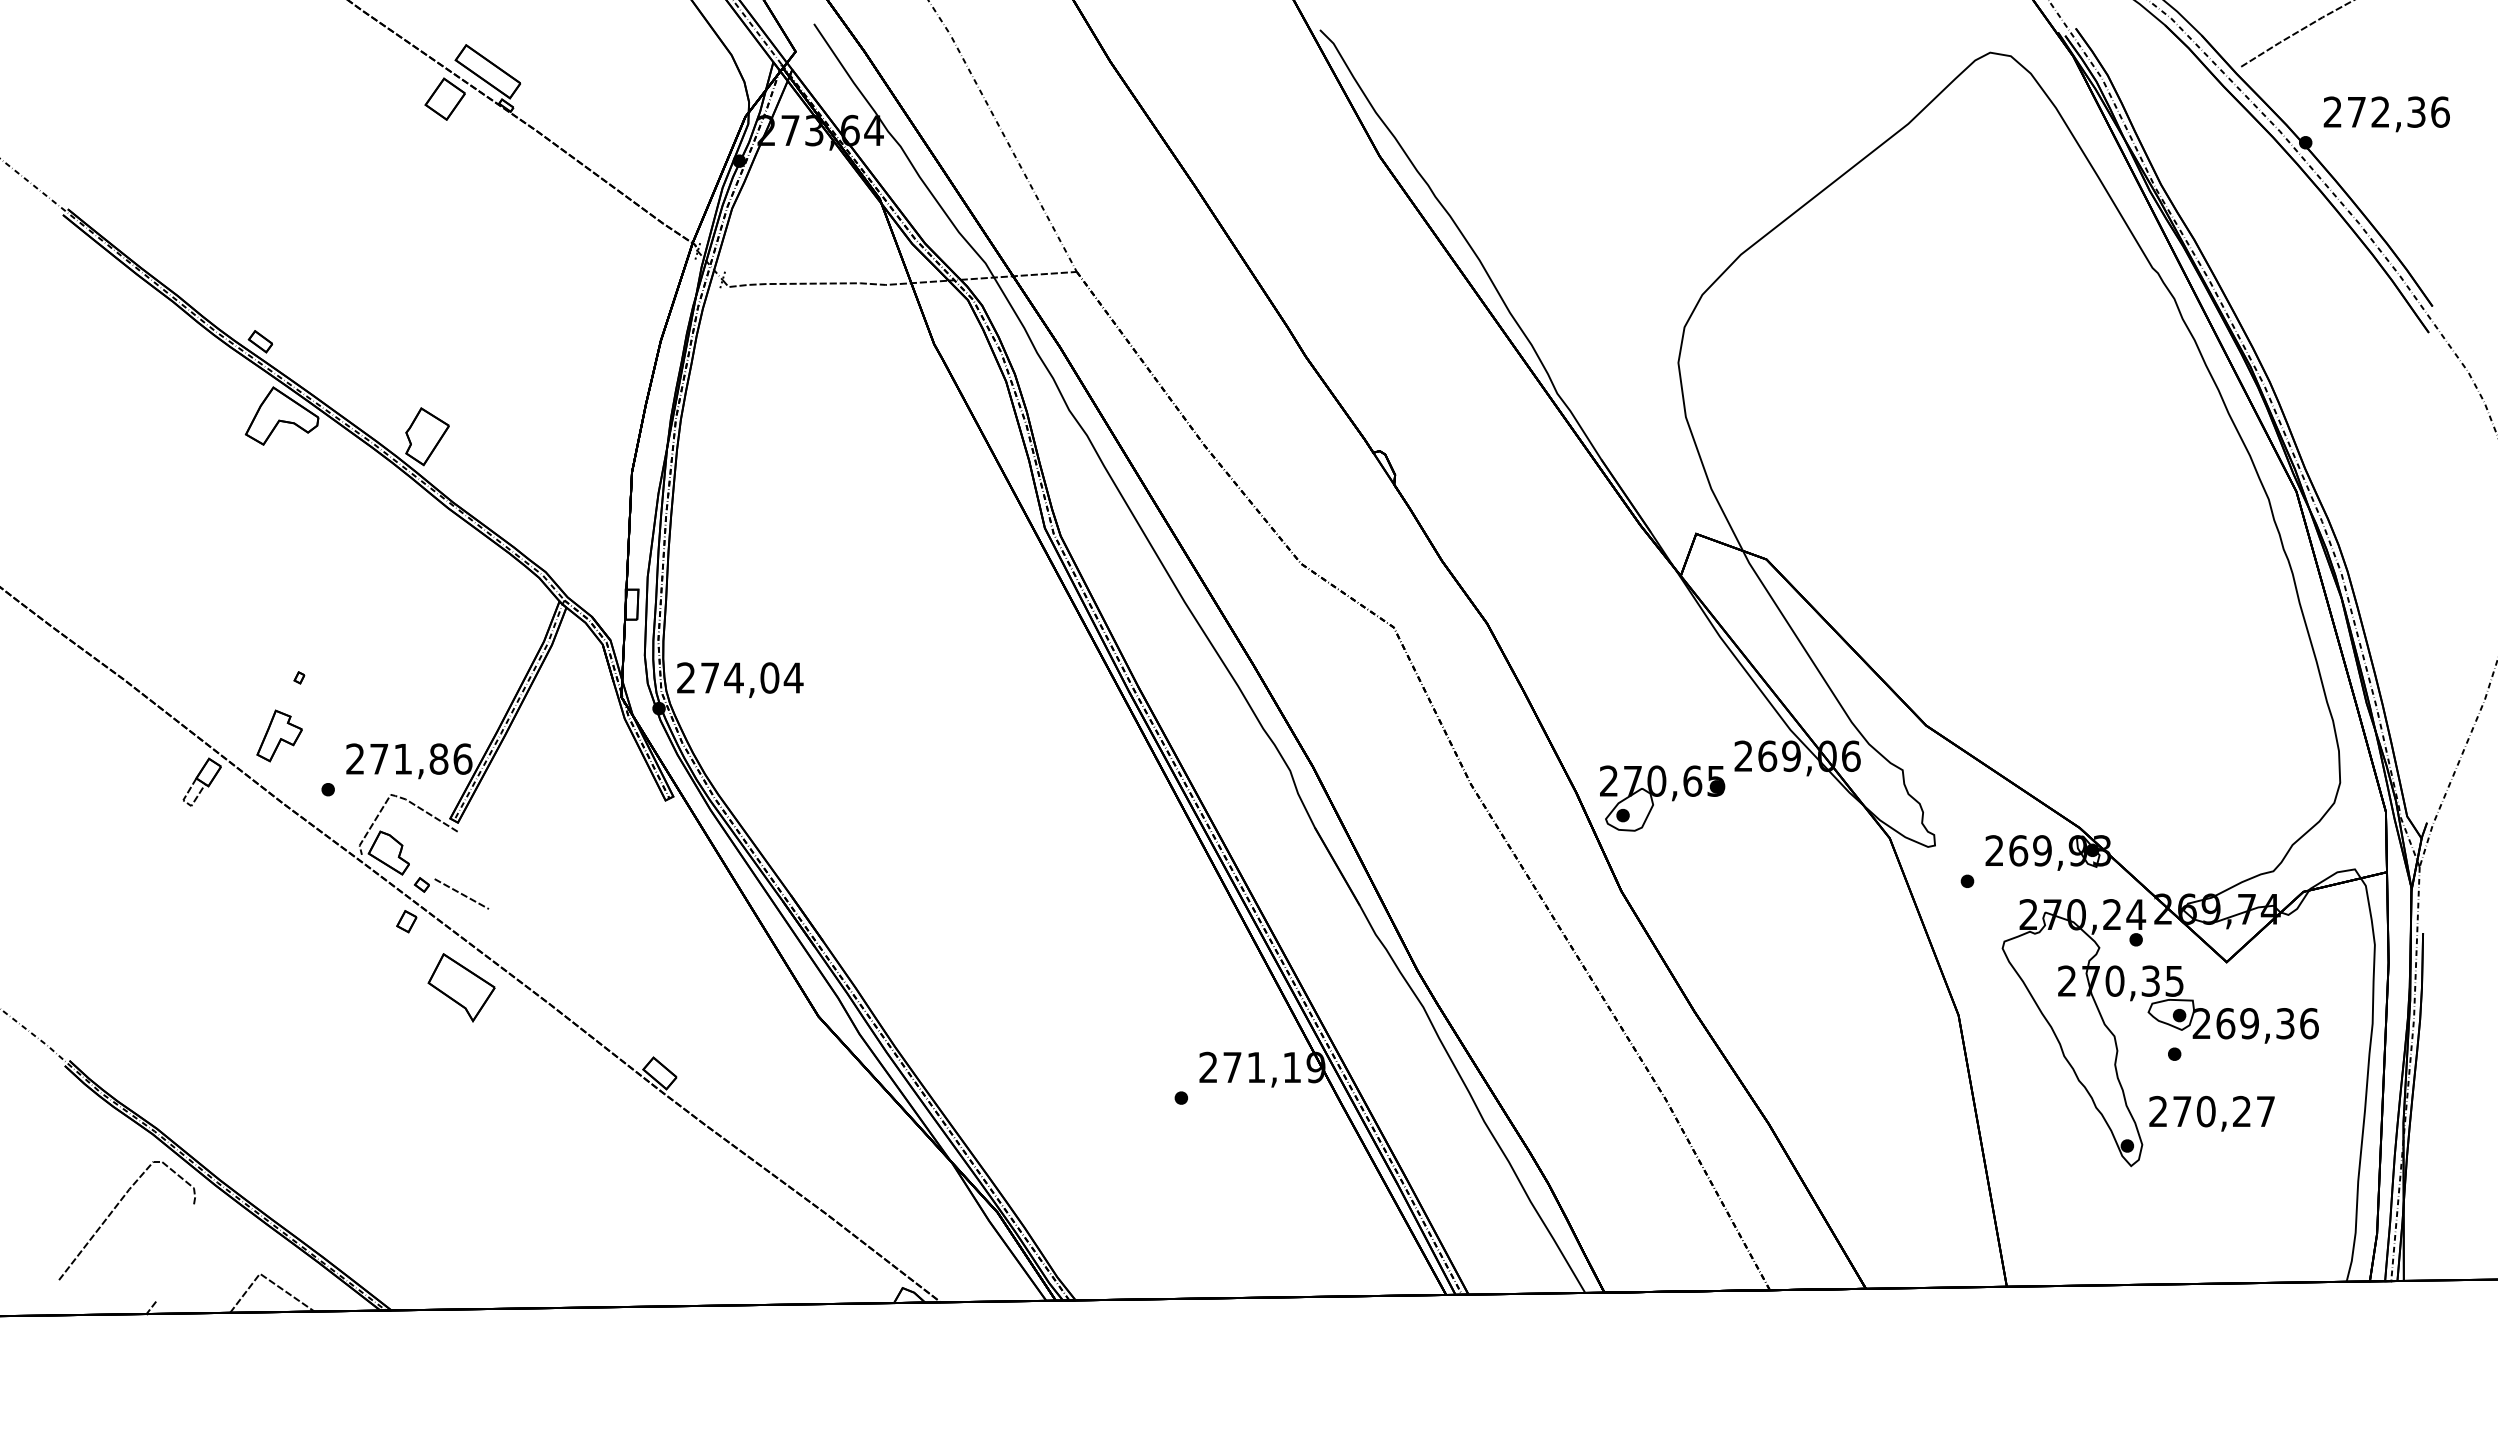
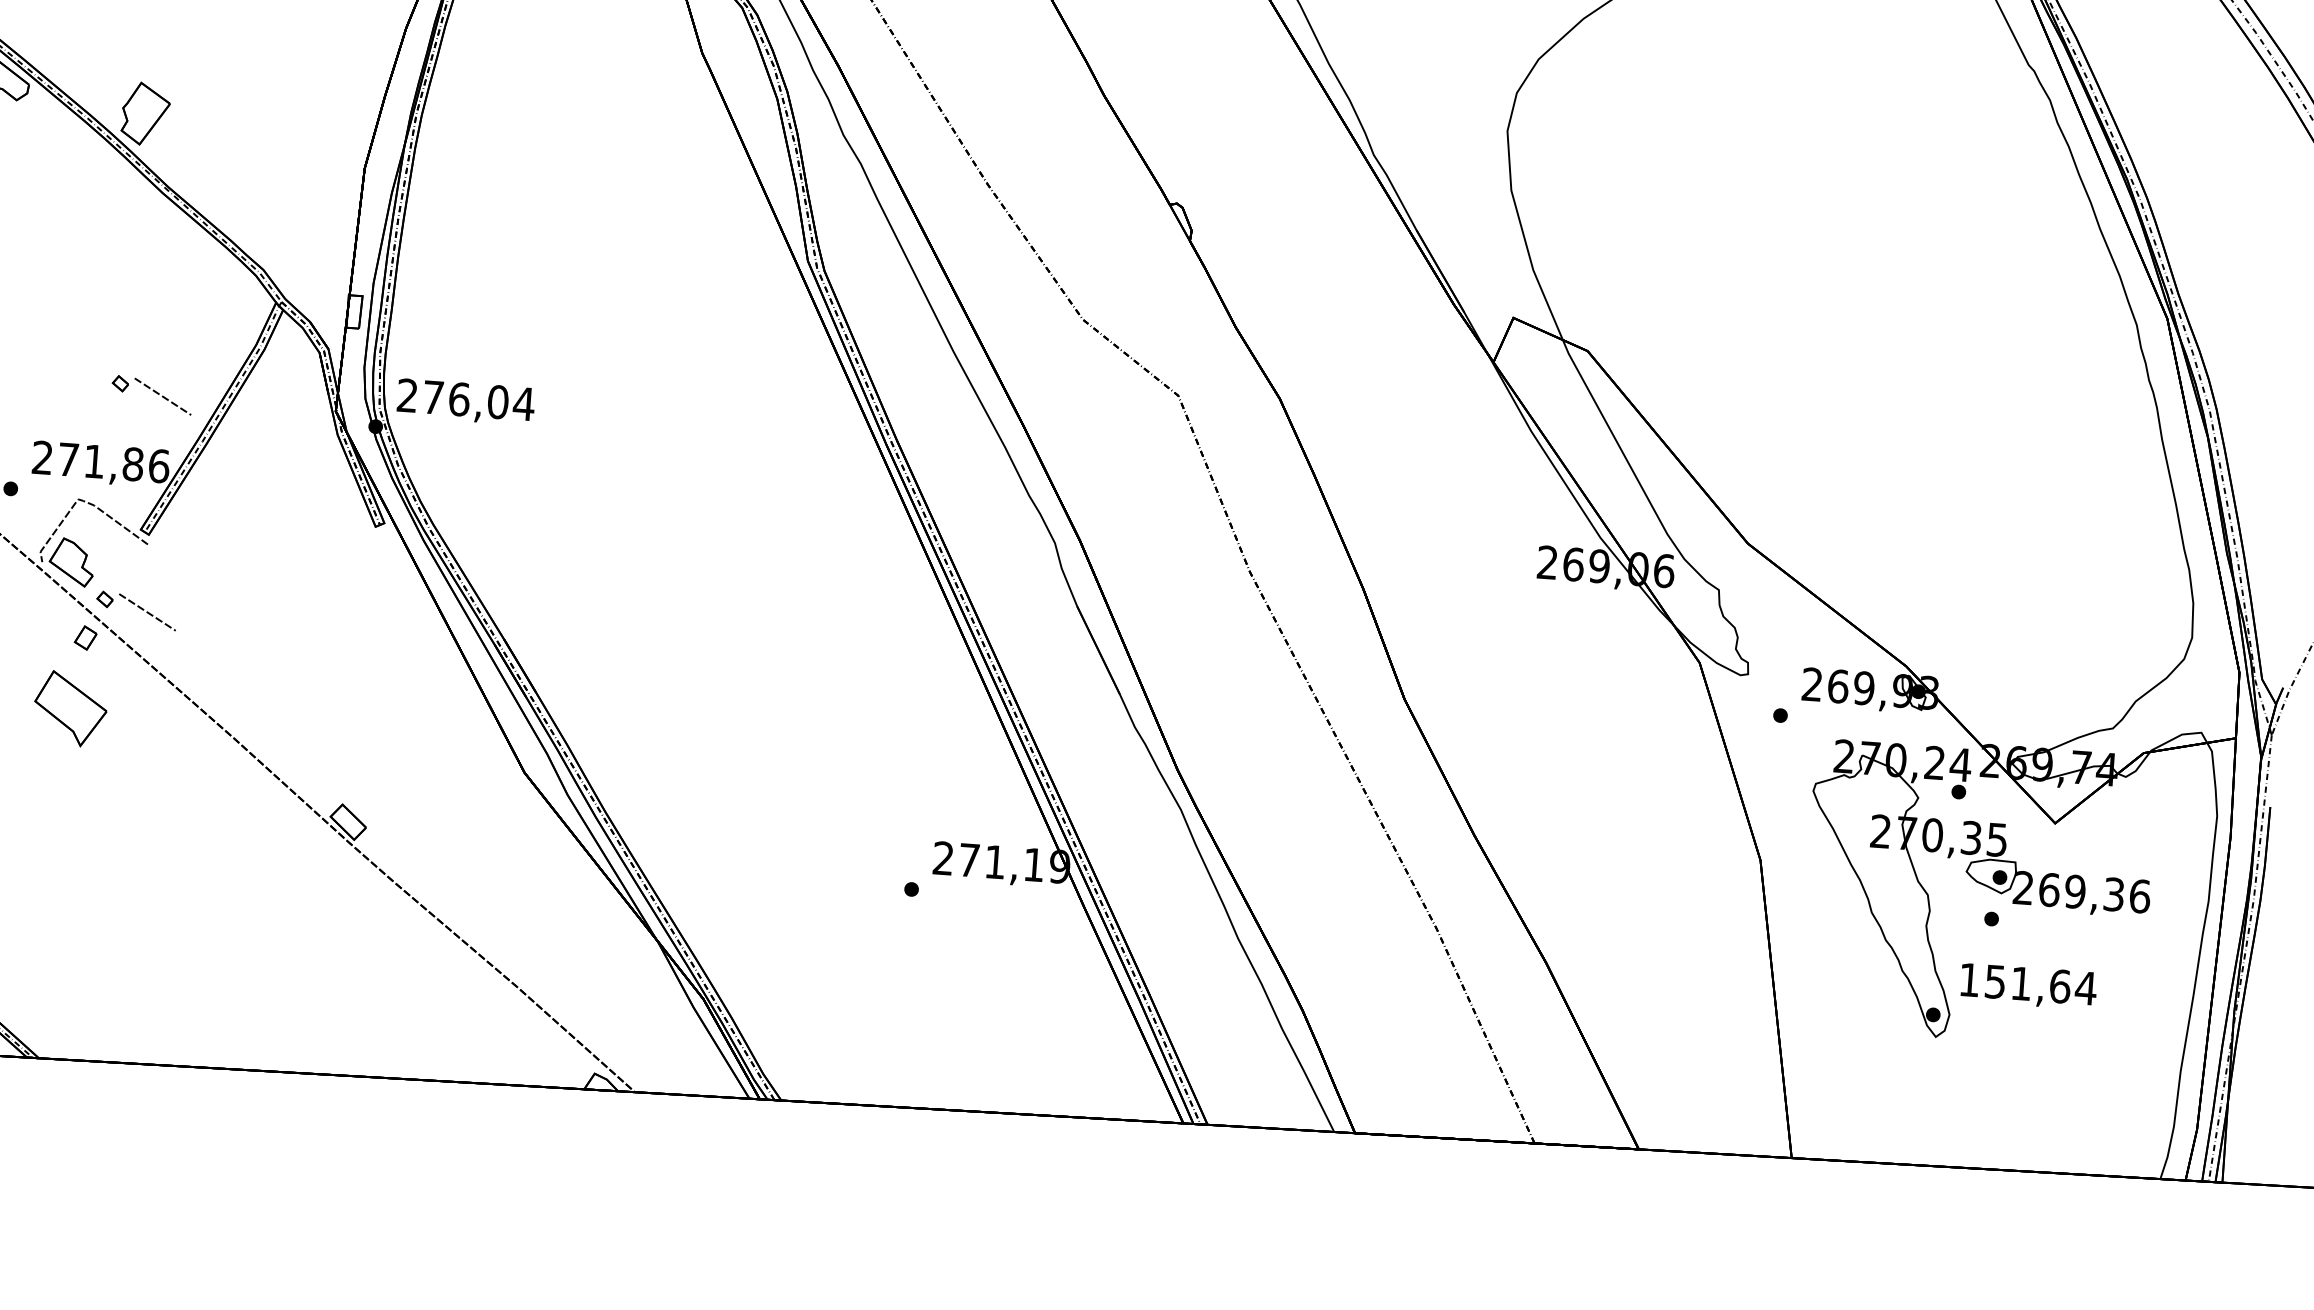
text: (733, 677) -> (458, 398), 274,04 -> 276,04
part: (451, 694) -> (151, 395), added
part: (1662, 798) -> (1456, 602), removed
part: (461, 987) -> (70, 708), moved
text: (2212, 1111) -> (2028, 984), 270,27 -> 151,64

